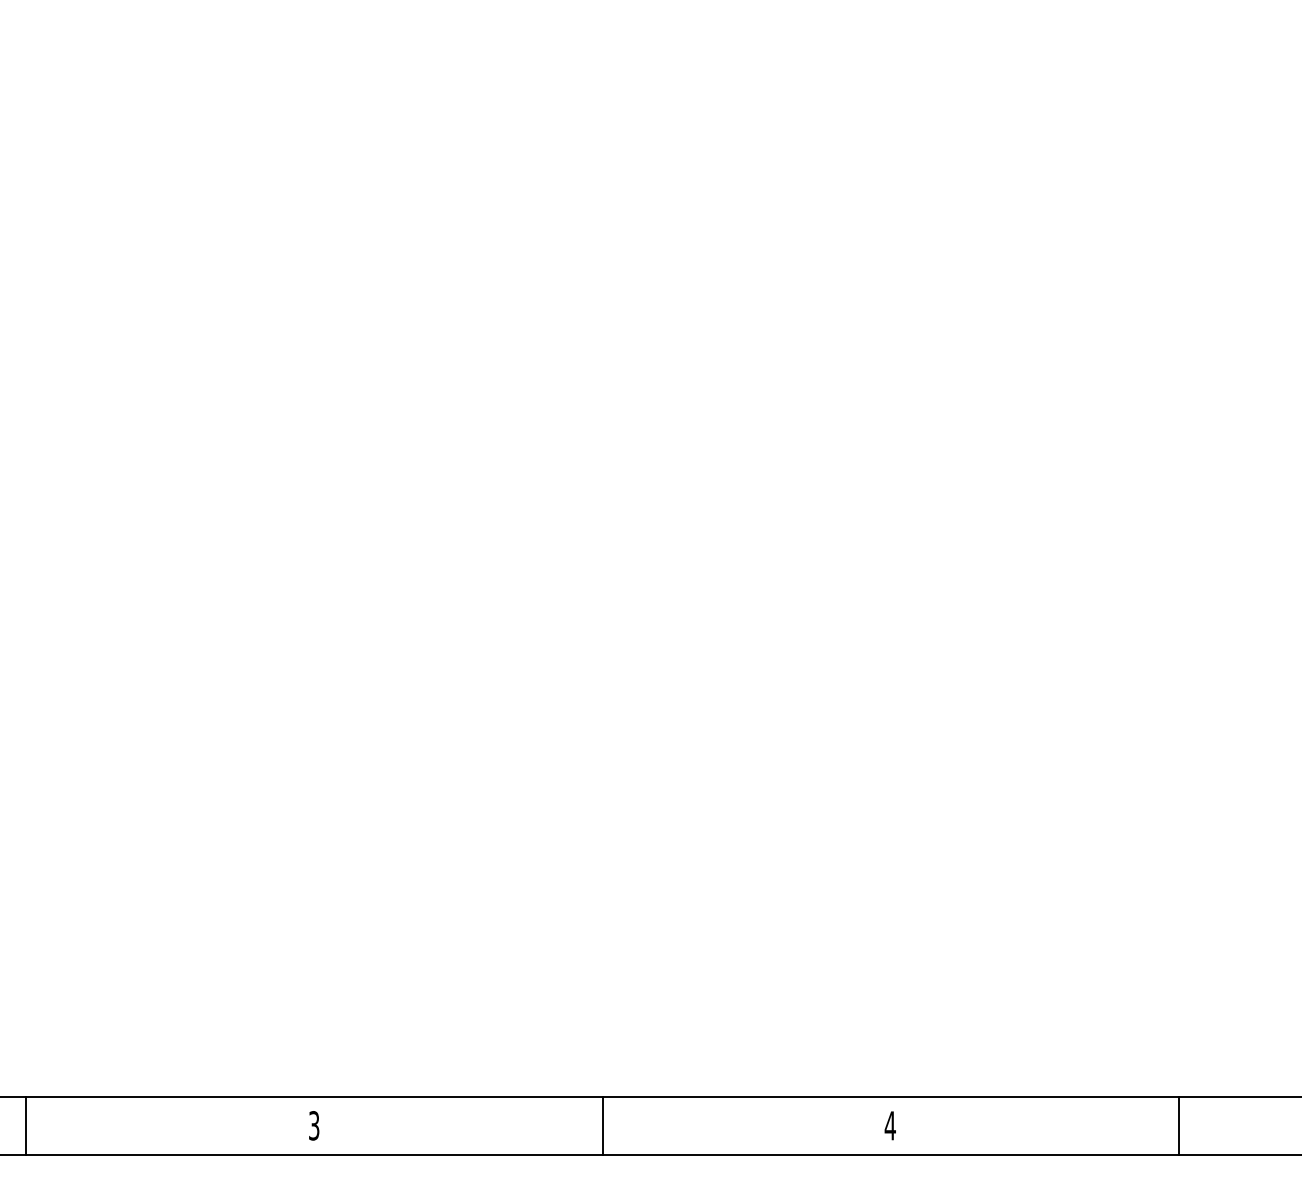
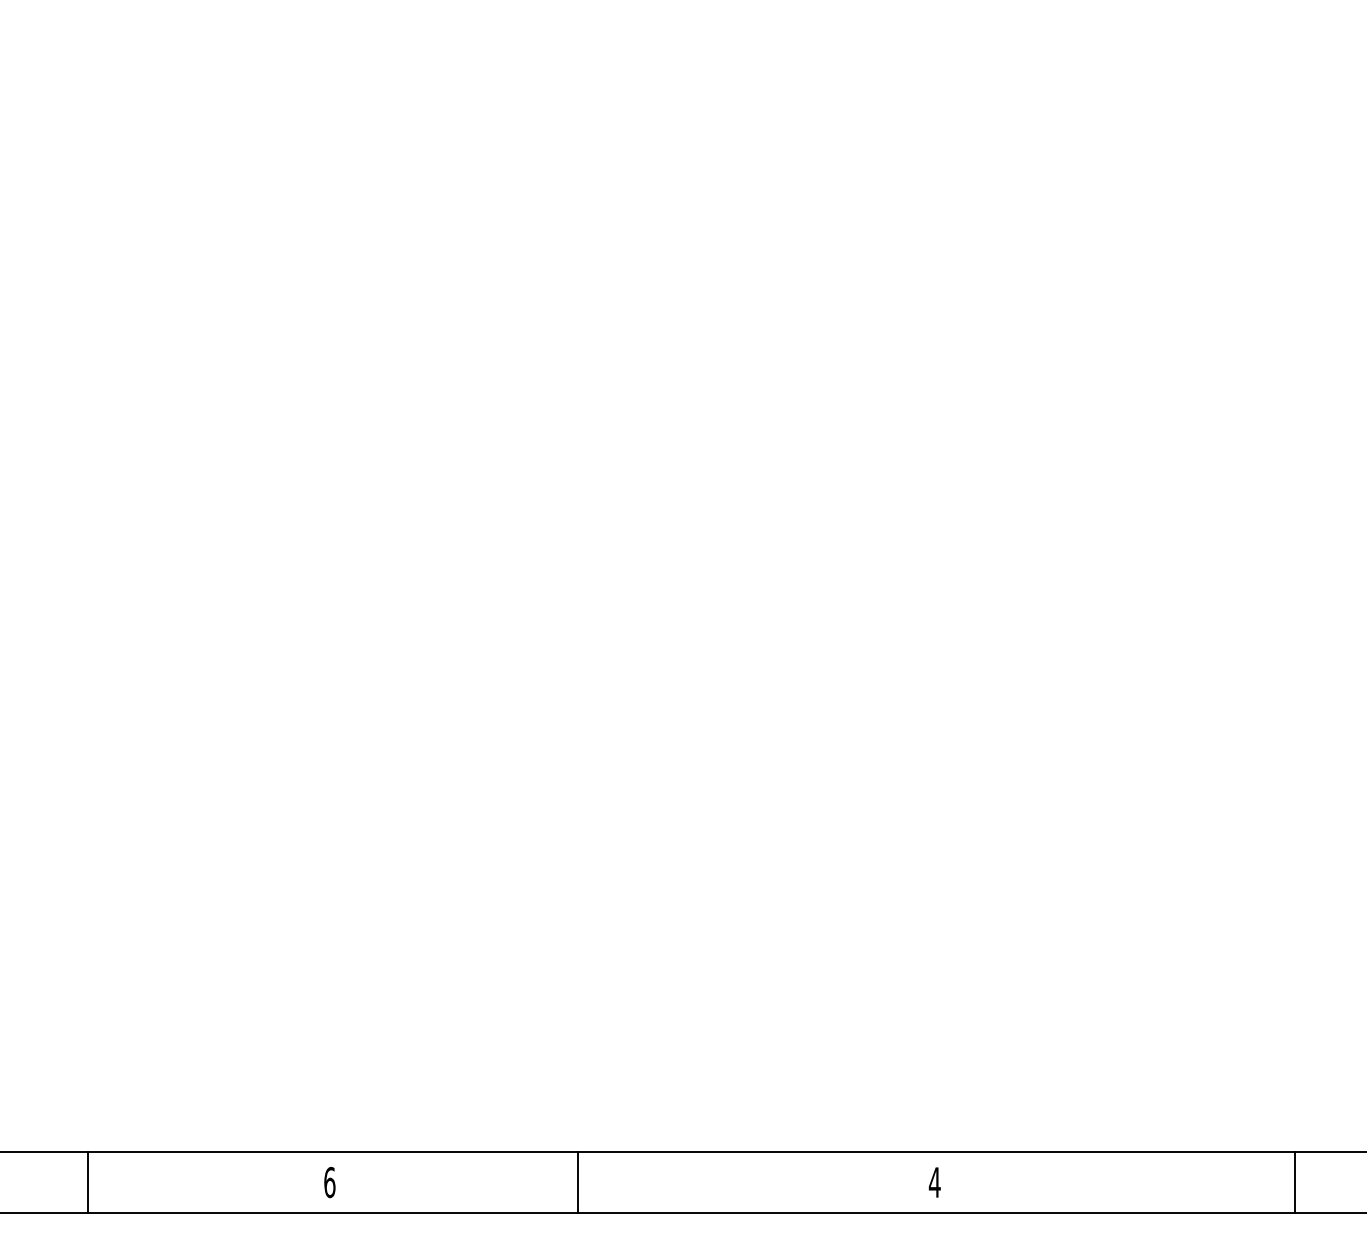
line: (26, 1125) -> (88, 1182), moved
text: (314, 1125) -> (330, 1182), 3 -> 6
line: (602, 1125) -> (577, 1182), moved
line: (1178, 1125) -> (1295, 1182), moved

